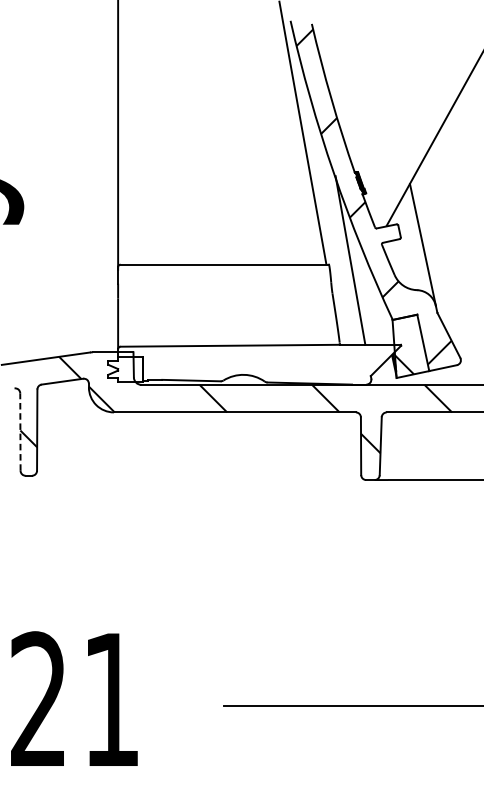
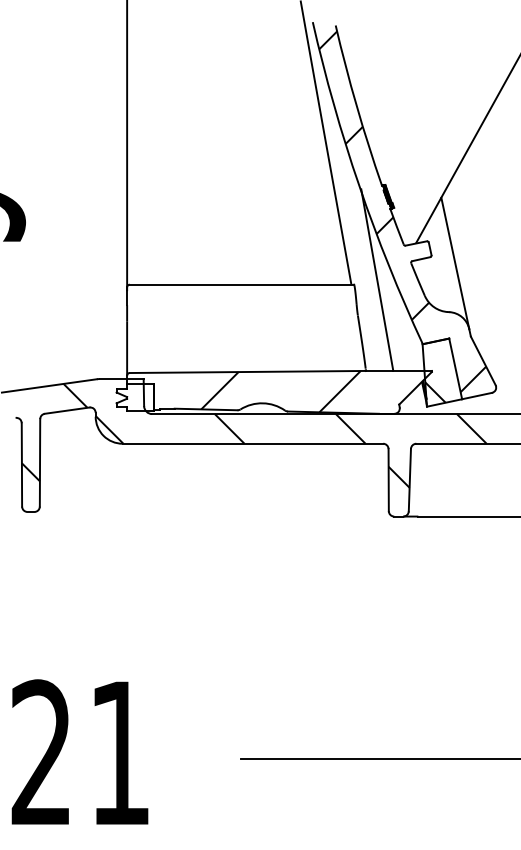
hatch: (260, 363) -> (280, 391), added
line: (20, 431) -> (21, 464), dashed -> solid

